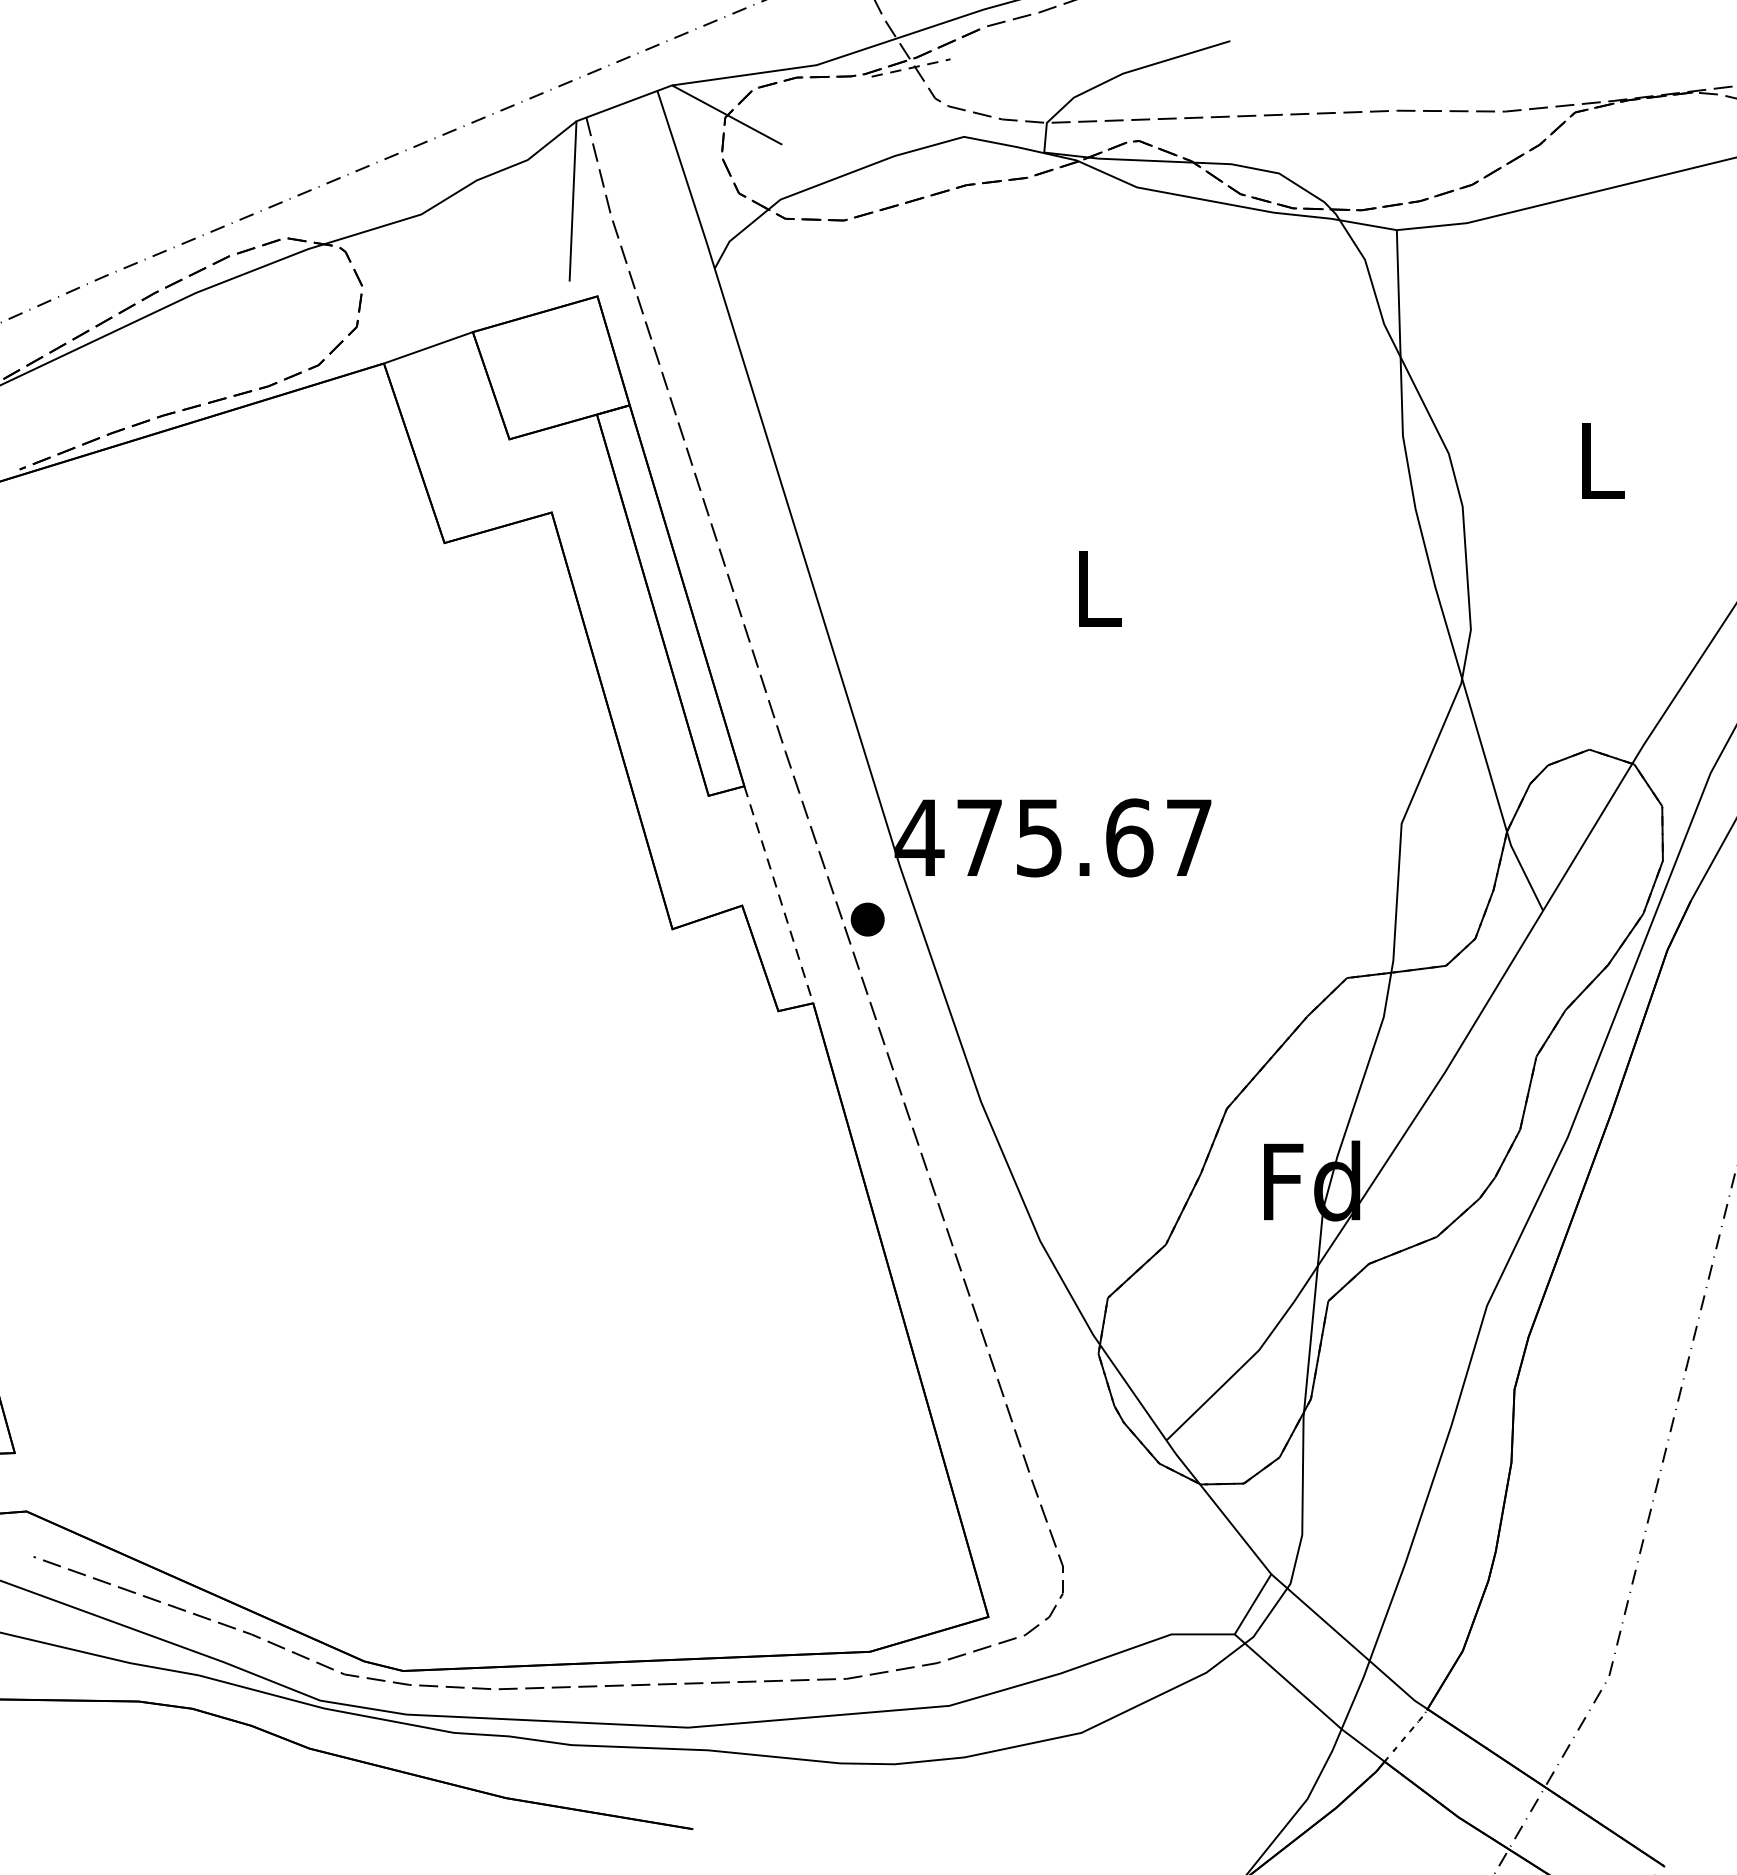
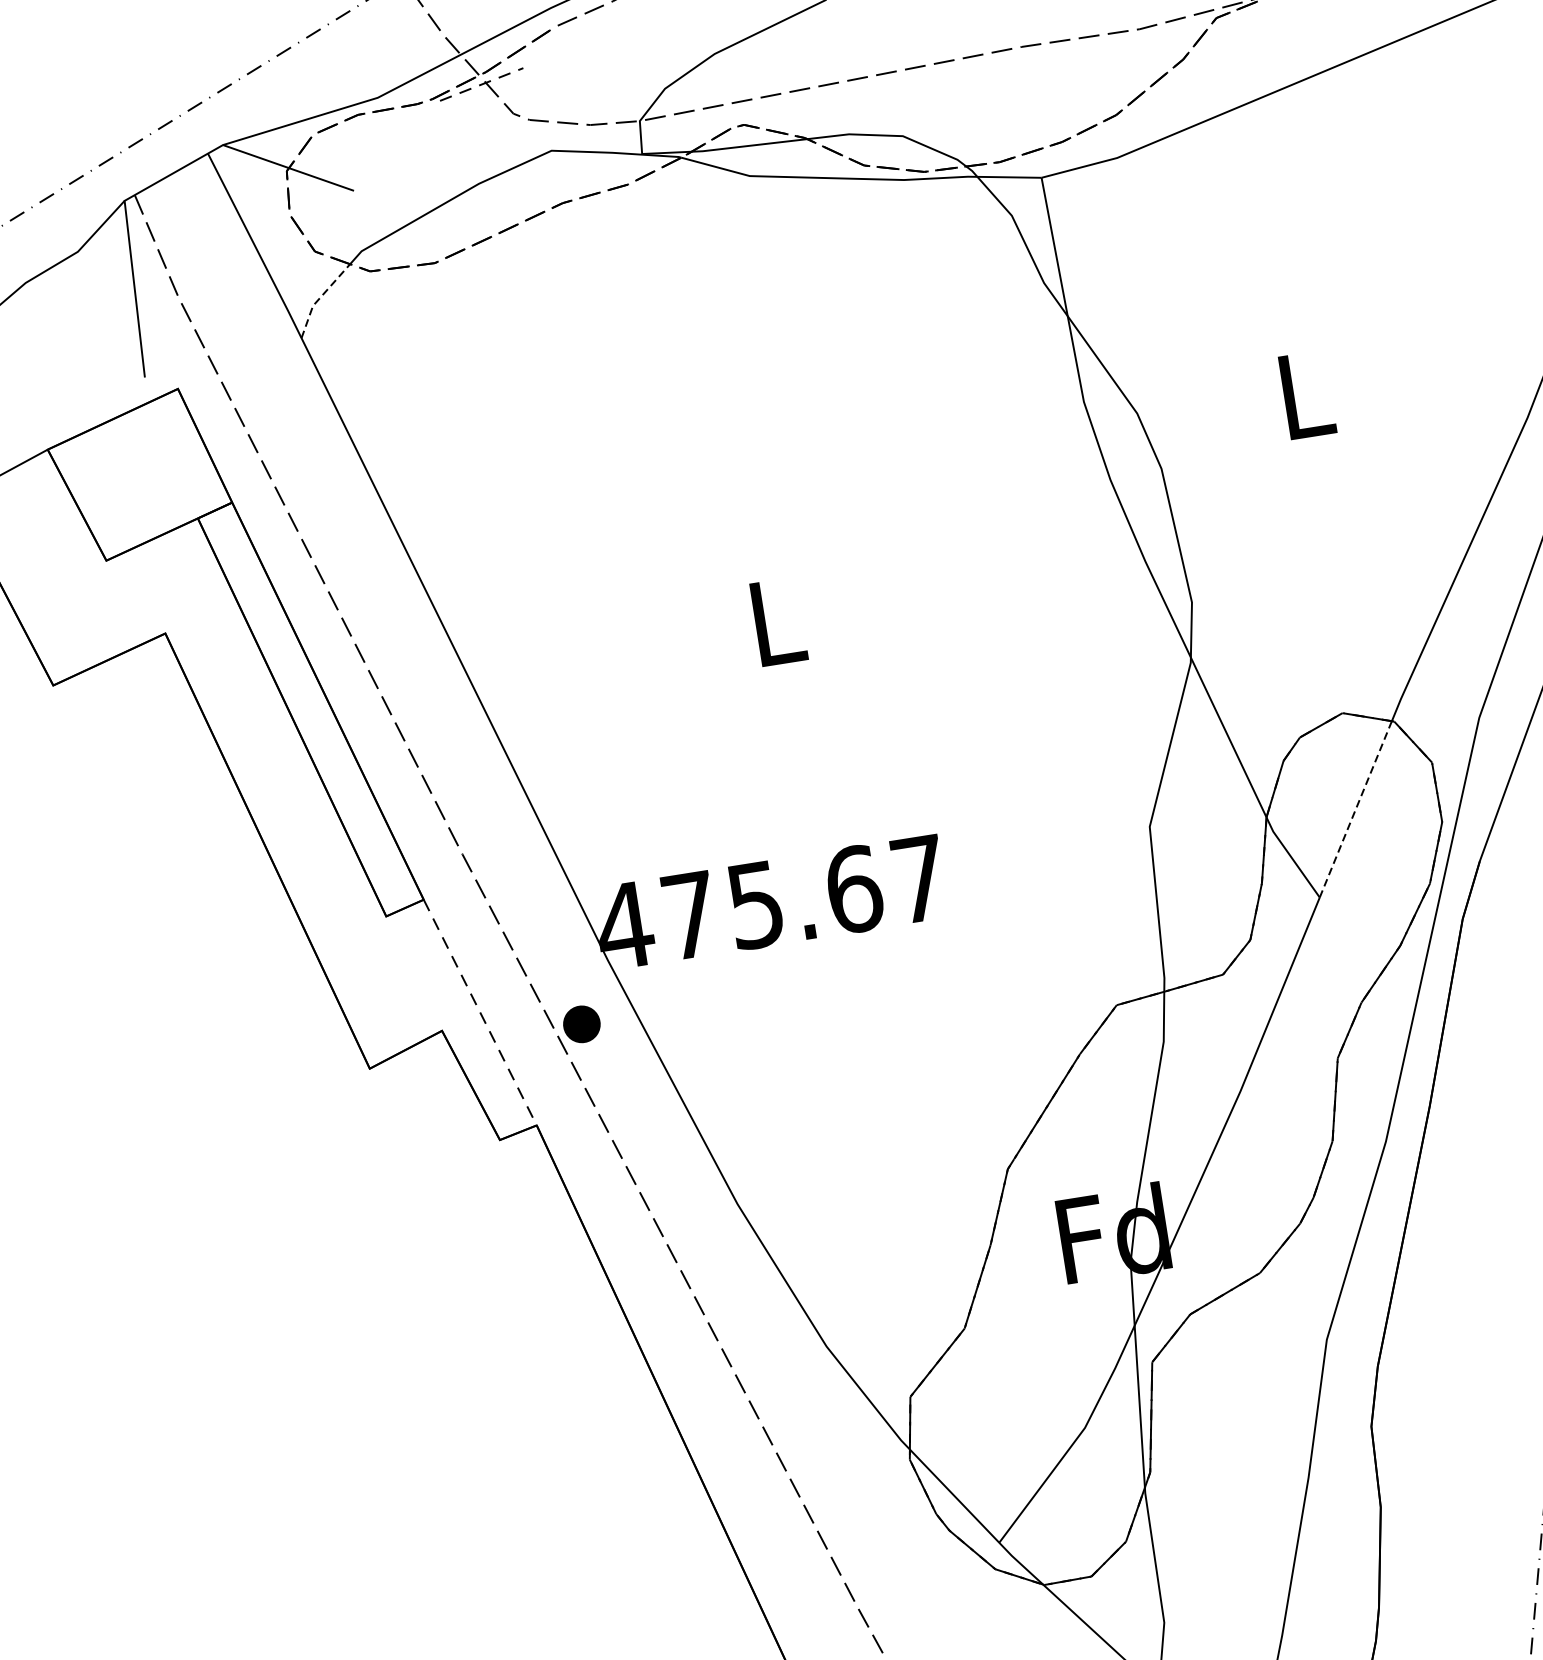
line: (737, 235) -> (320, 297), solid -> dashed
line: (1587, 837) -> (1355, 809), solid -> dashed

